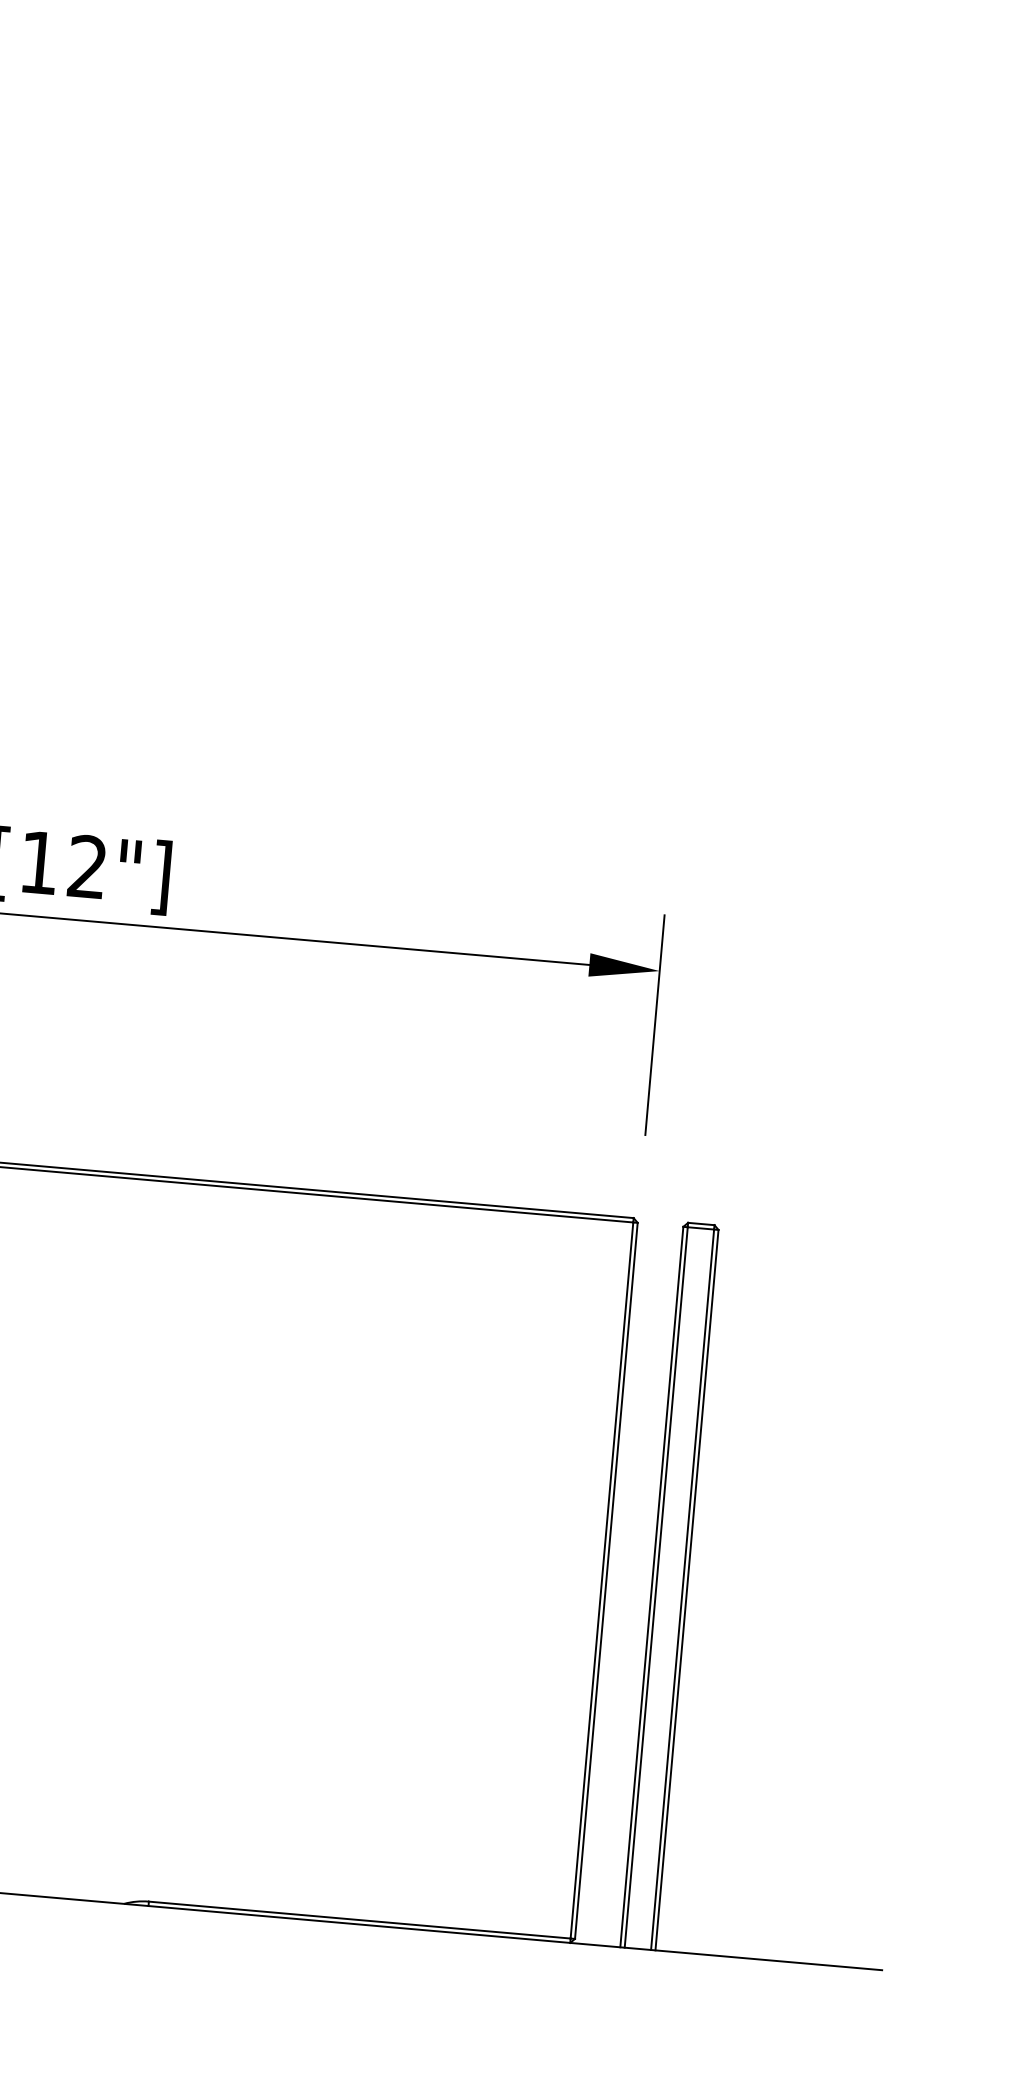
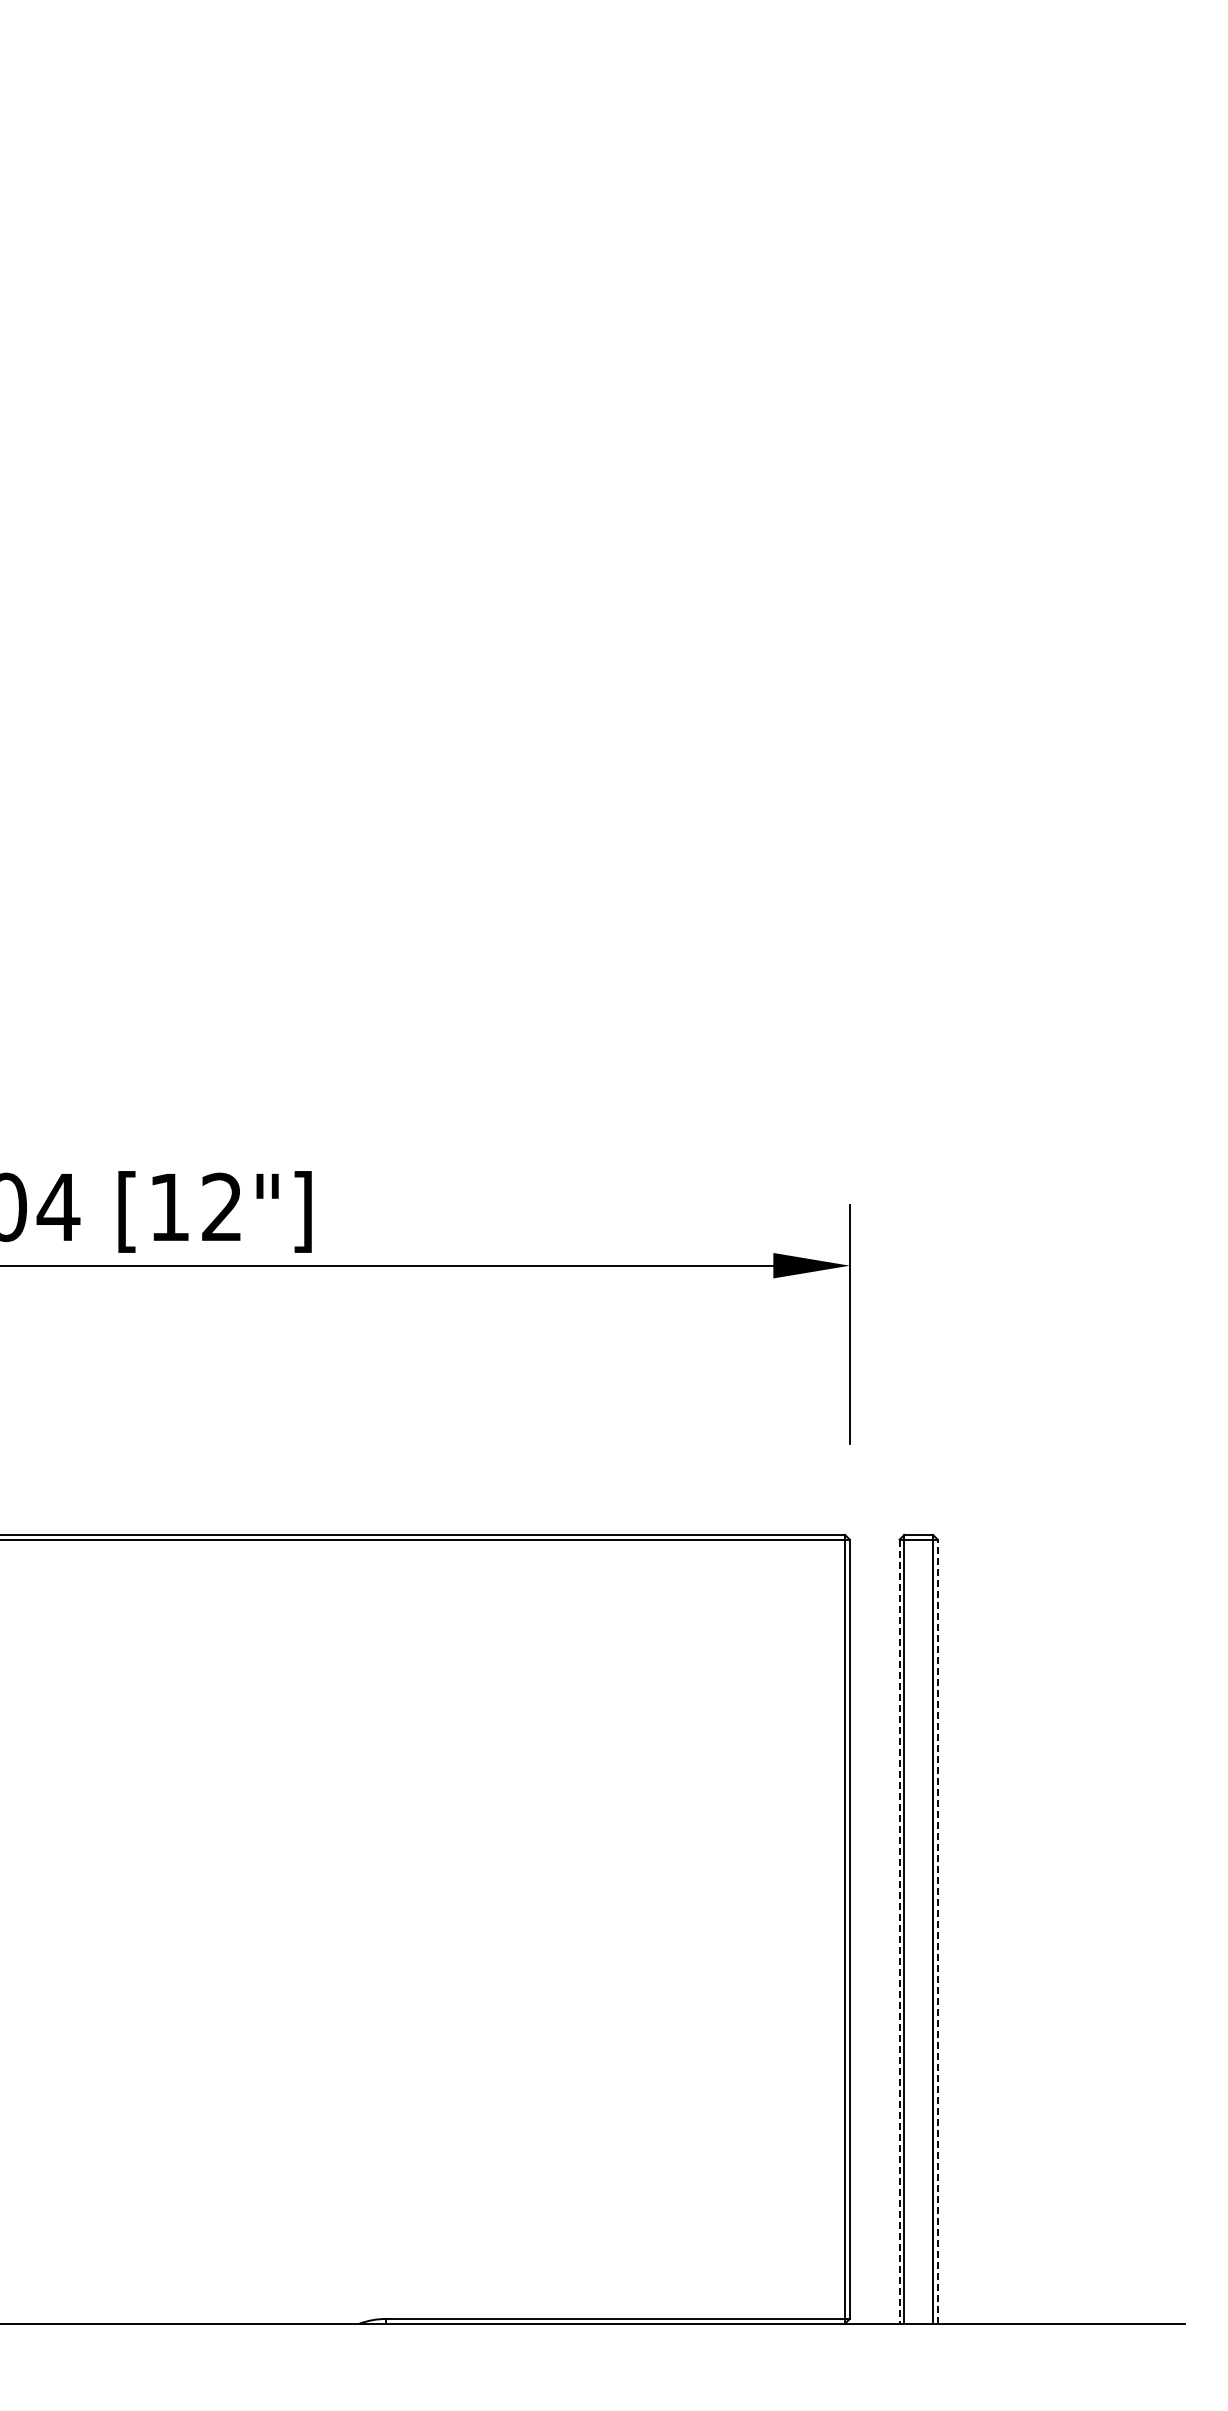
line: (651, 1587) -> (899, 1932), solid -> dashed
line: (686, 1589) -> (937, 1931), solid -> dashed

